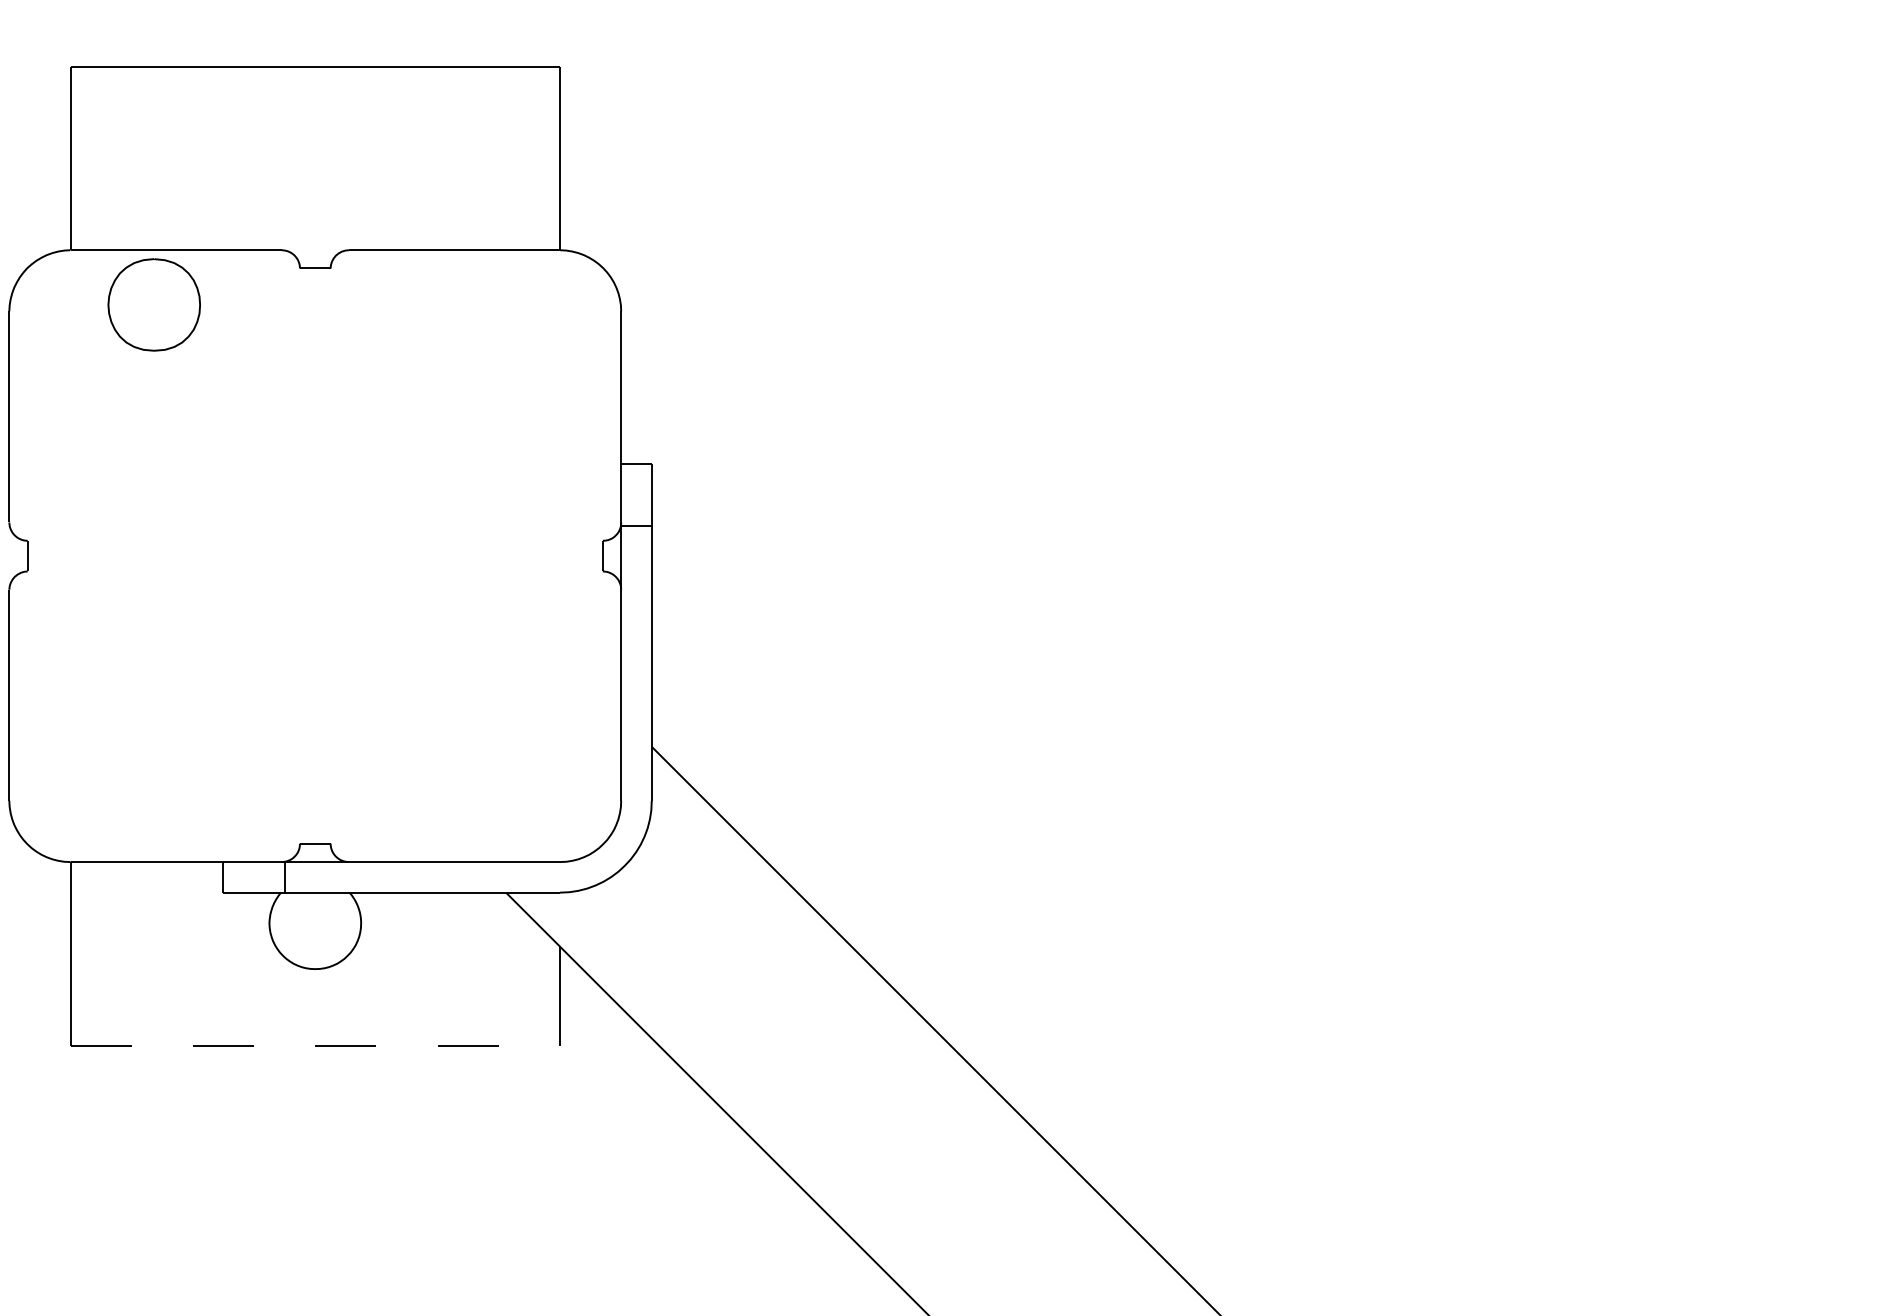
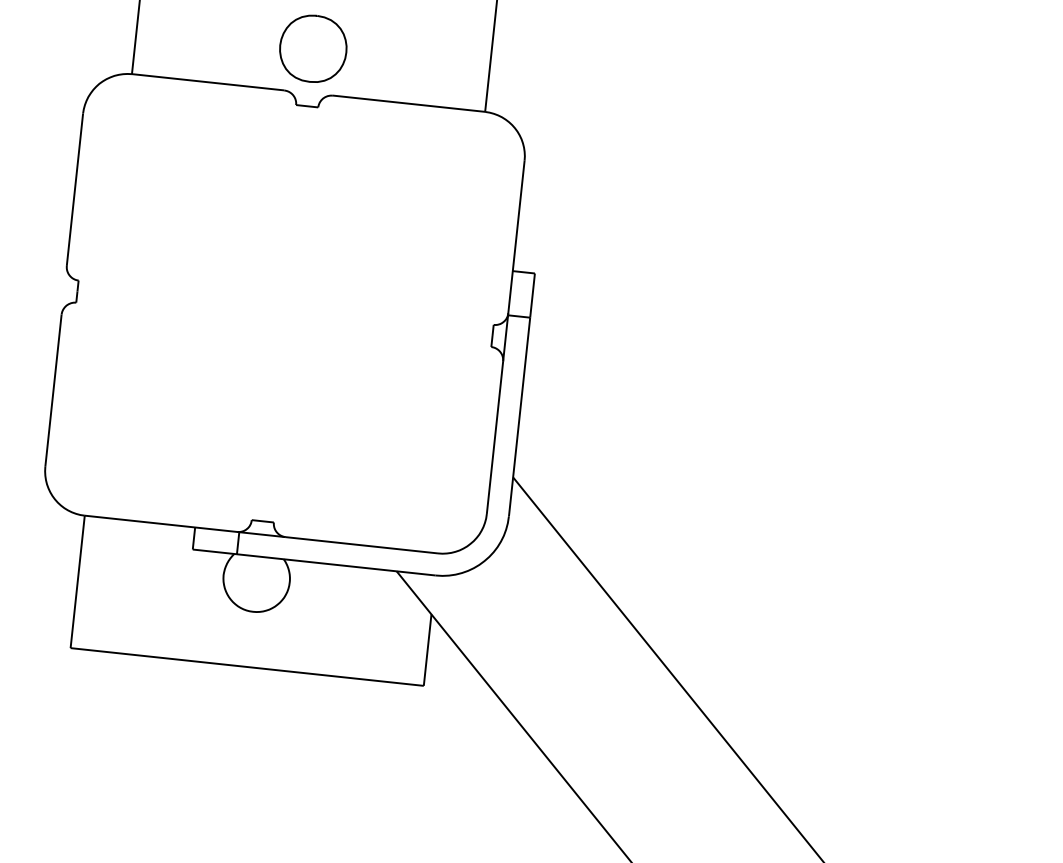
part: (153, 304) -> (312, 48), moved
line: (315, 1045) -> (247, 666), dashed -> solid

